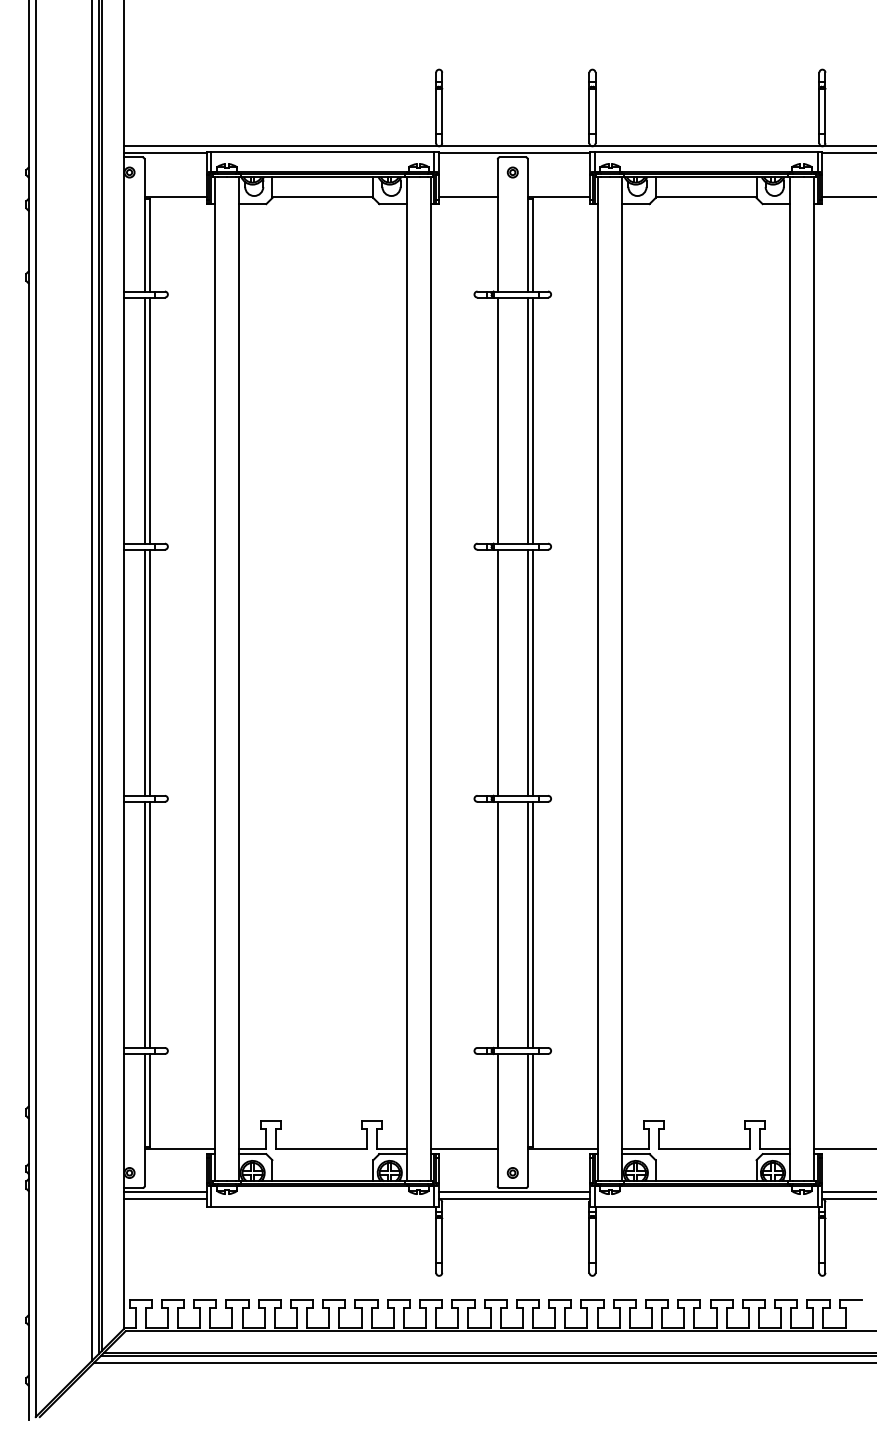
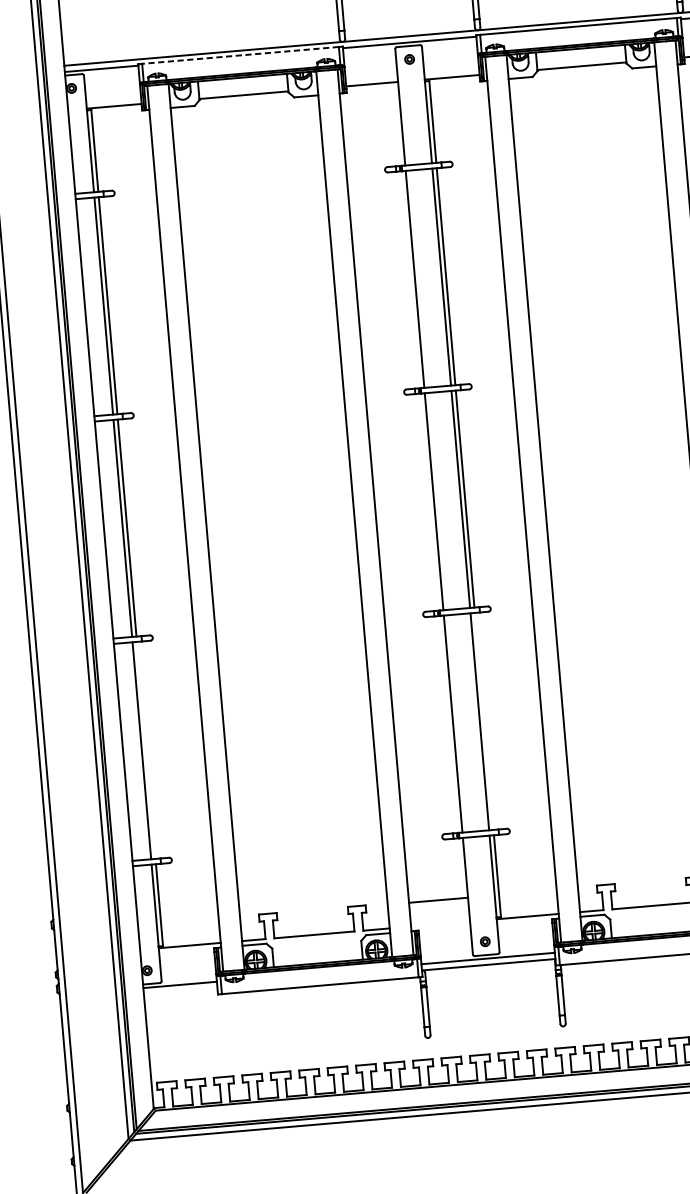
line: (322, 151) -> (240, 55), solid -> dashed
line: (149, 924) -> (146, 750), removed
line: (532, 924) -> (483, 721), removed
line: (463, 1148) -> (437, 900), moved
line: (164, 1199) -> (180, 991), removed

